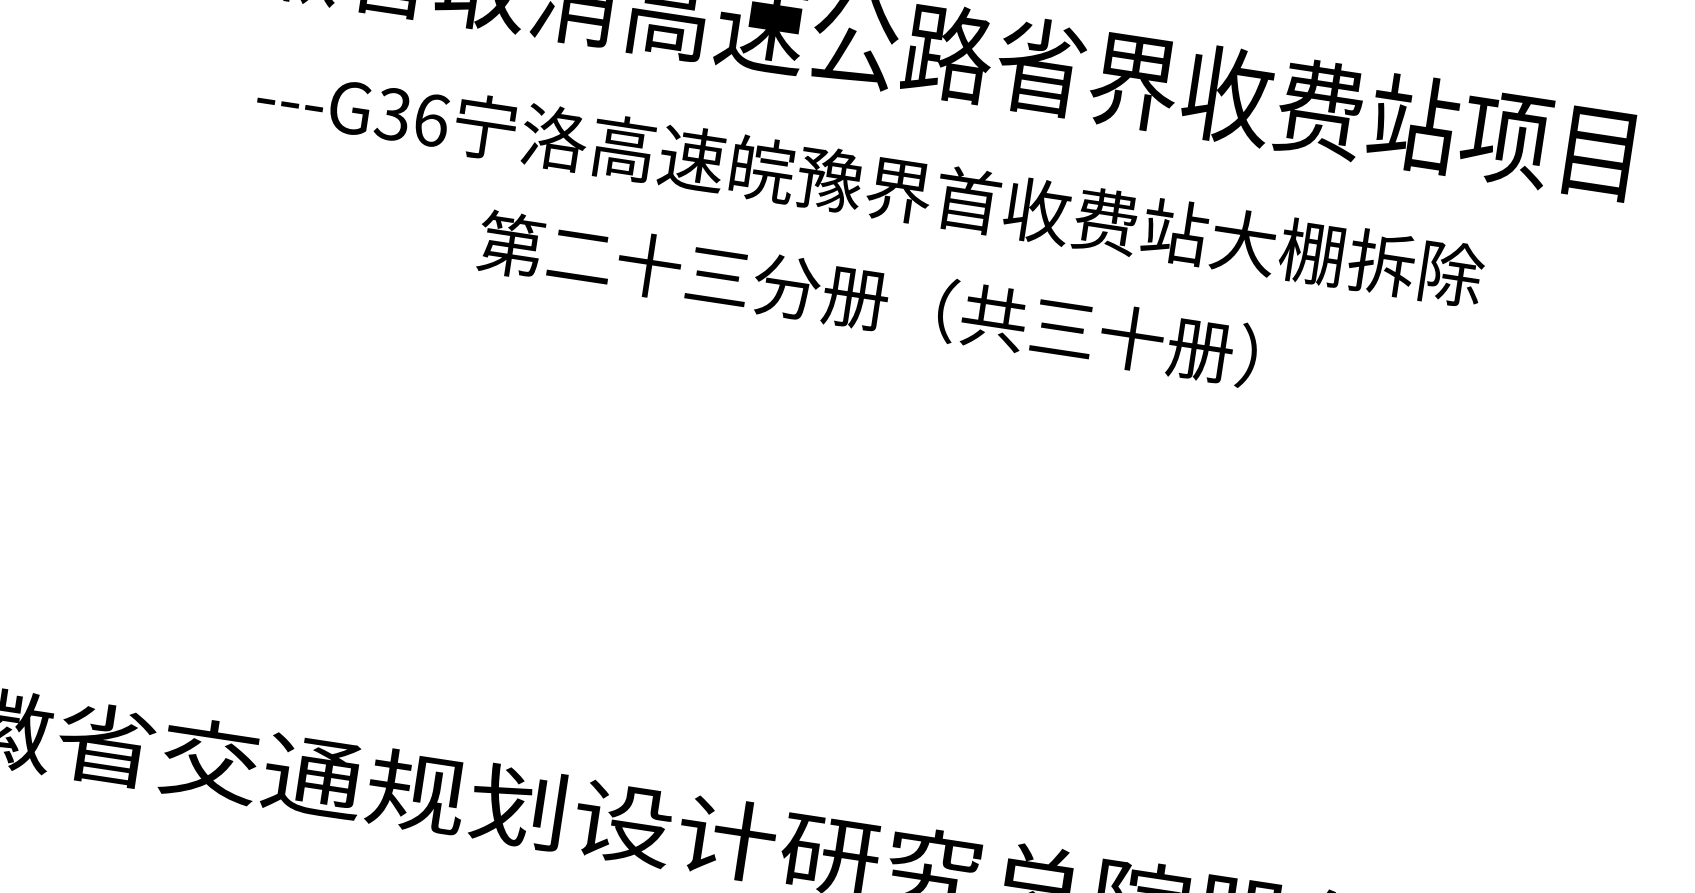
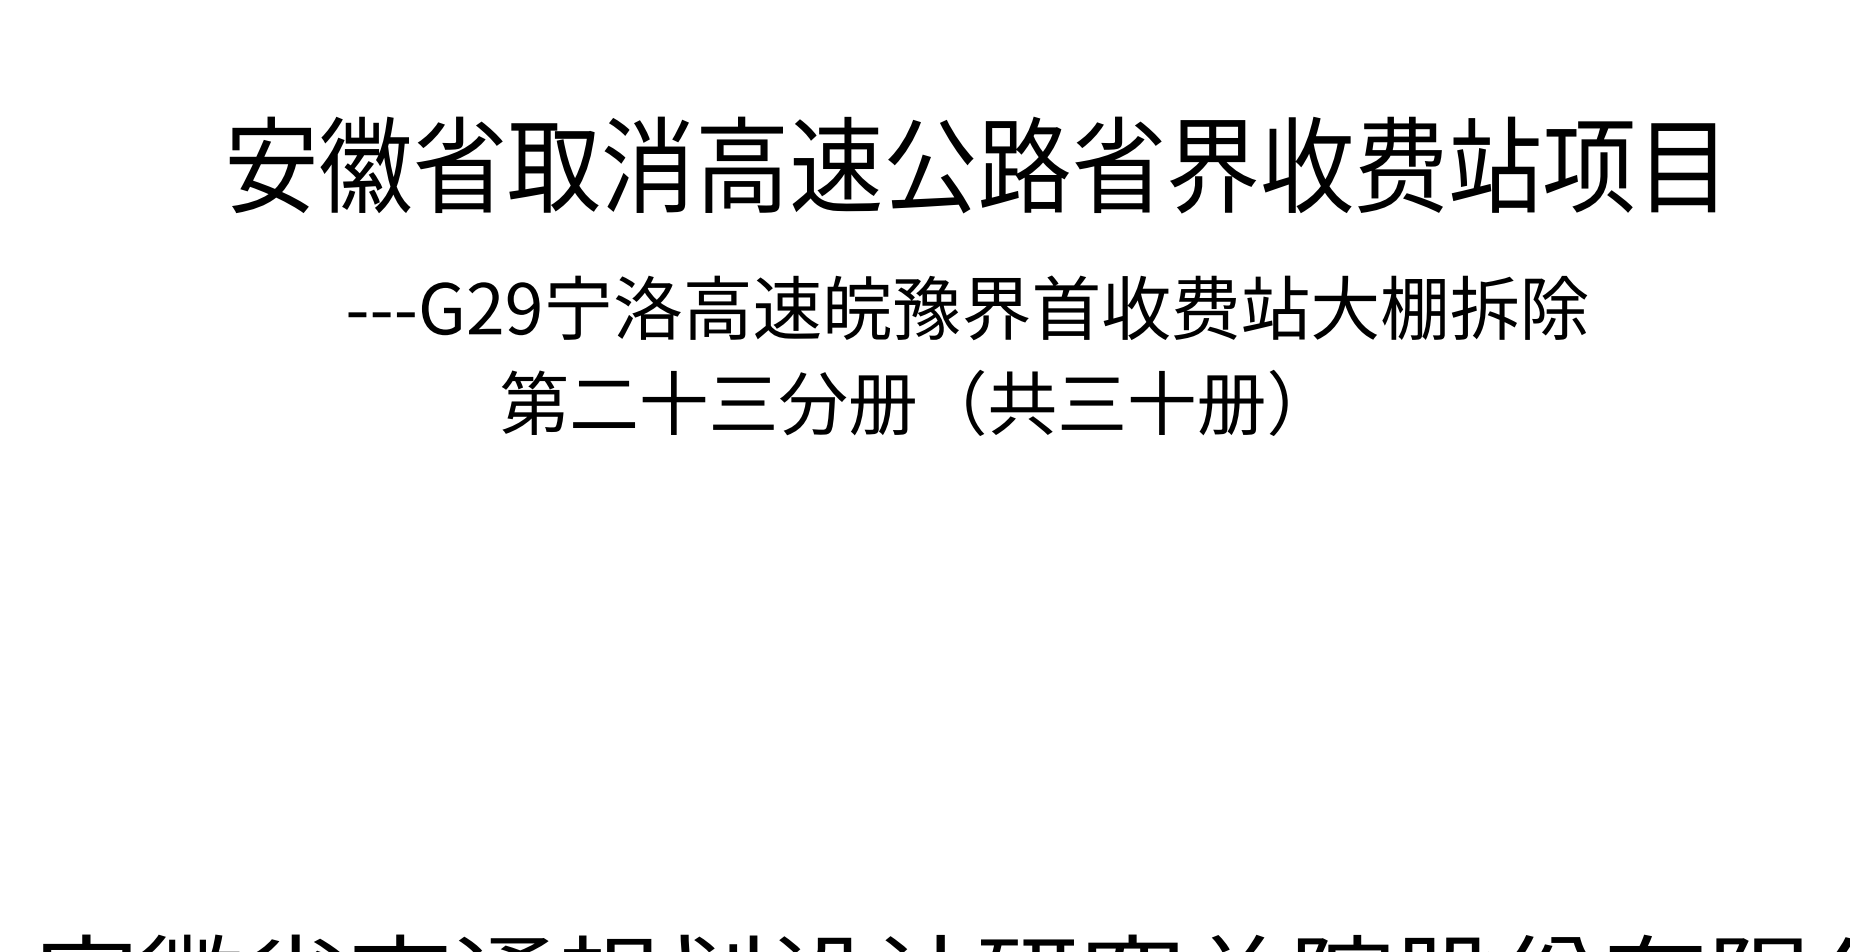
text: (412, 117) -> (504, 308), ---G36 -> ---G29
text: (867, 298) -> (894, 402), moved

